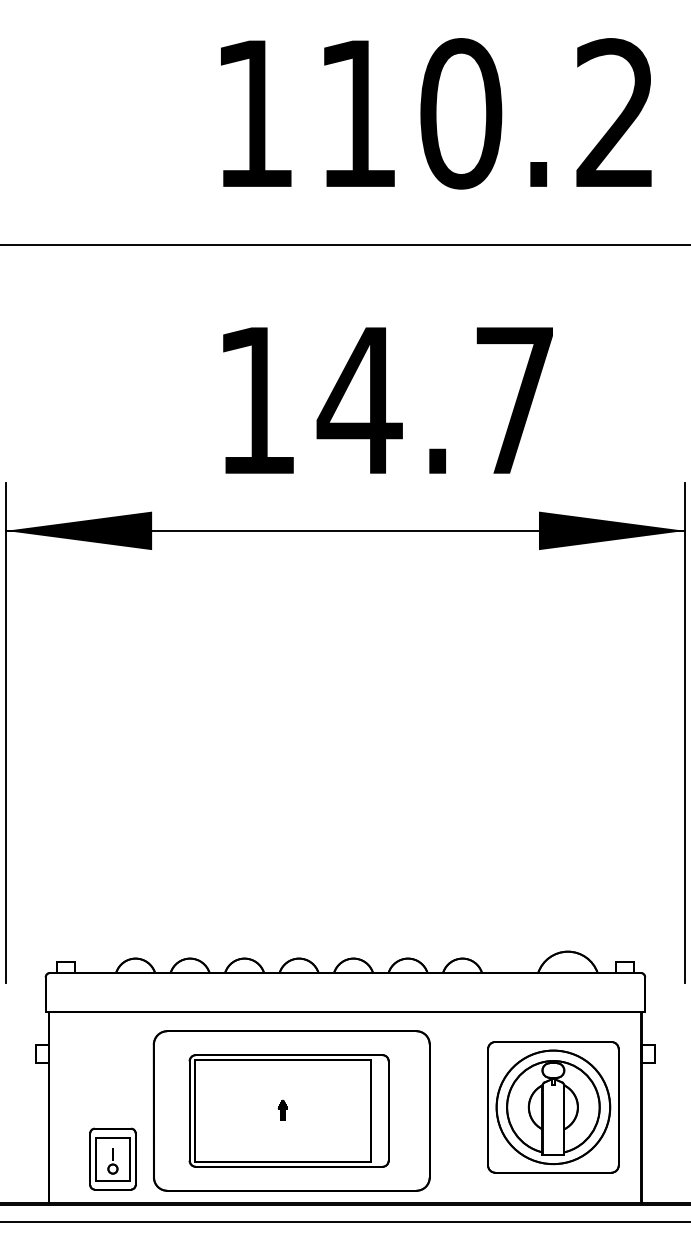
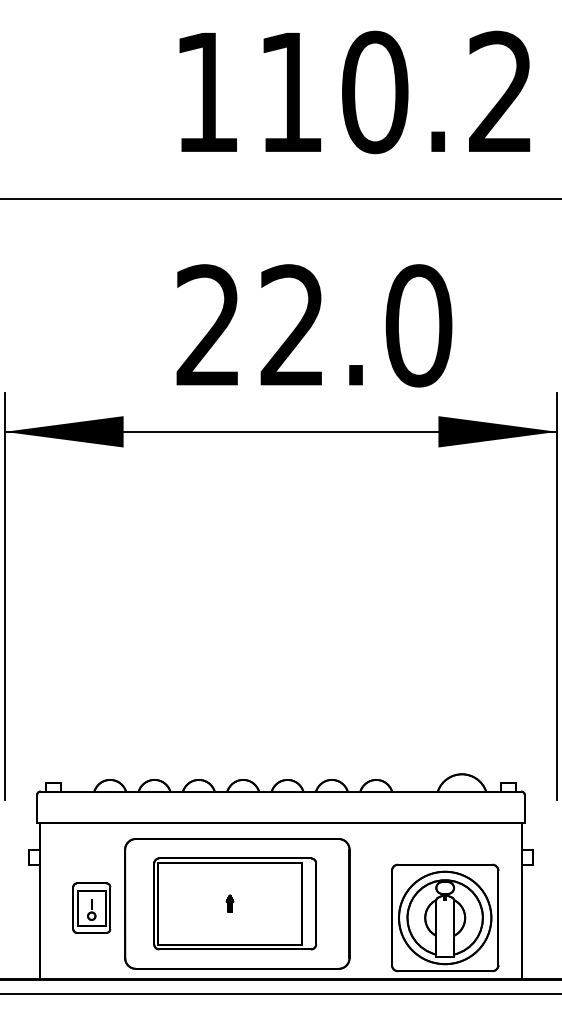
text: (386, 400) -> (314, 325), 14.7 -> 22.0
part: (553, 1106) -> (445, 917), moved
part: (112, 1158) -> (91, 907), moved

